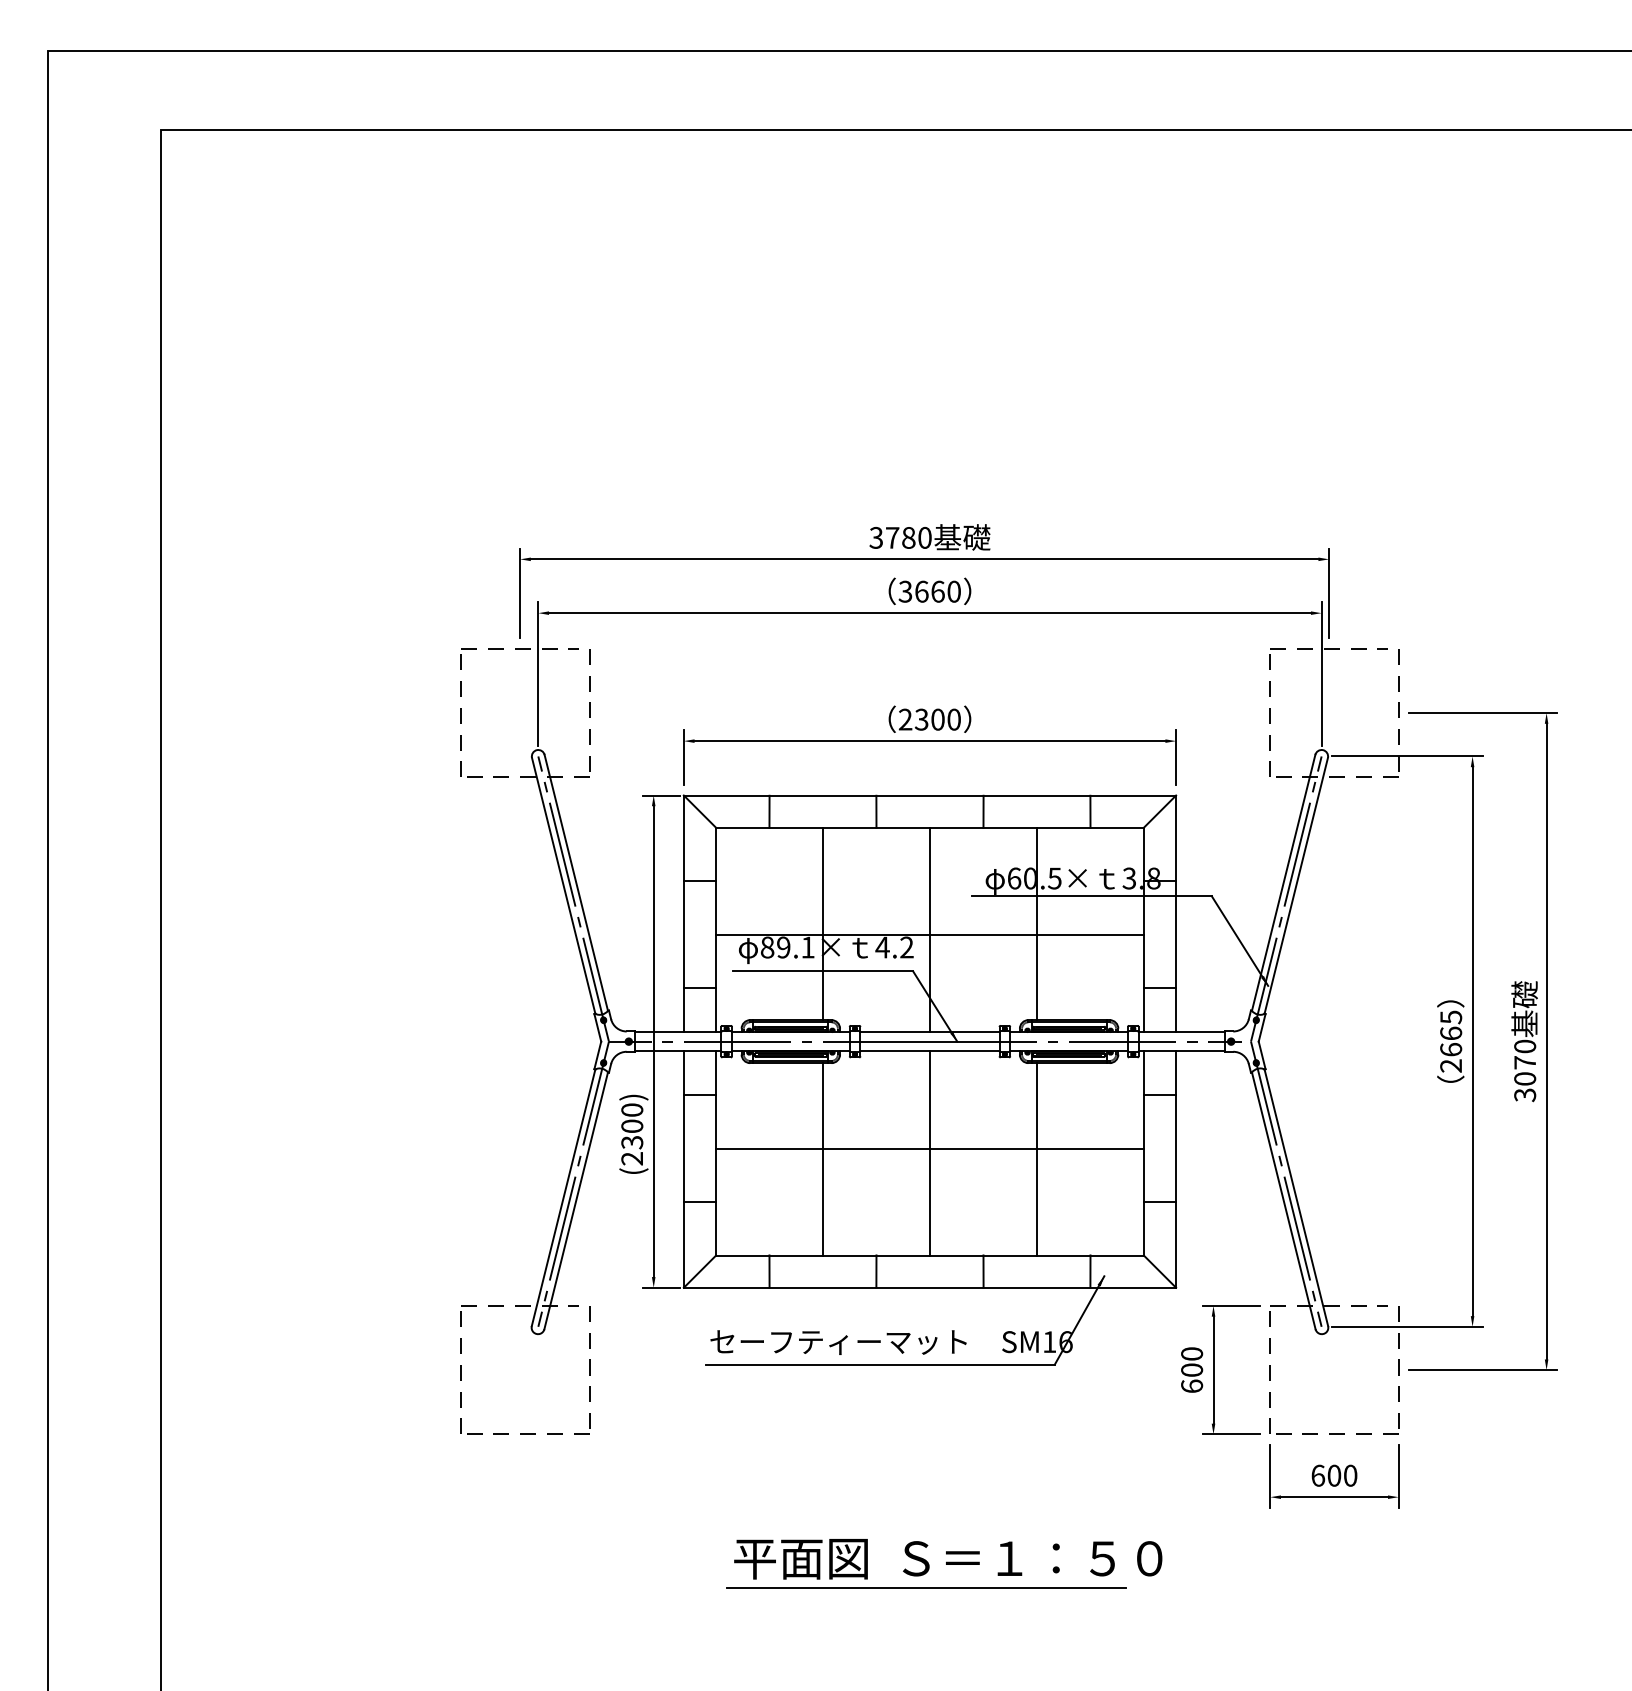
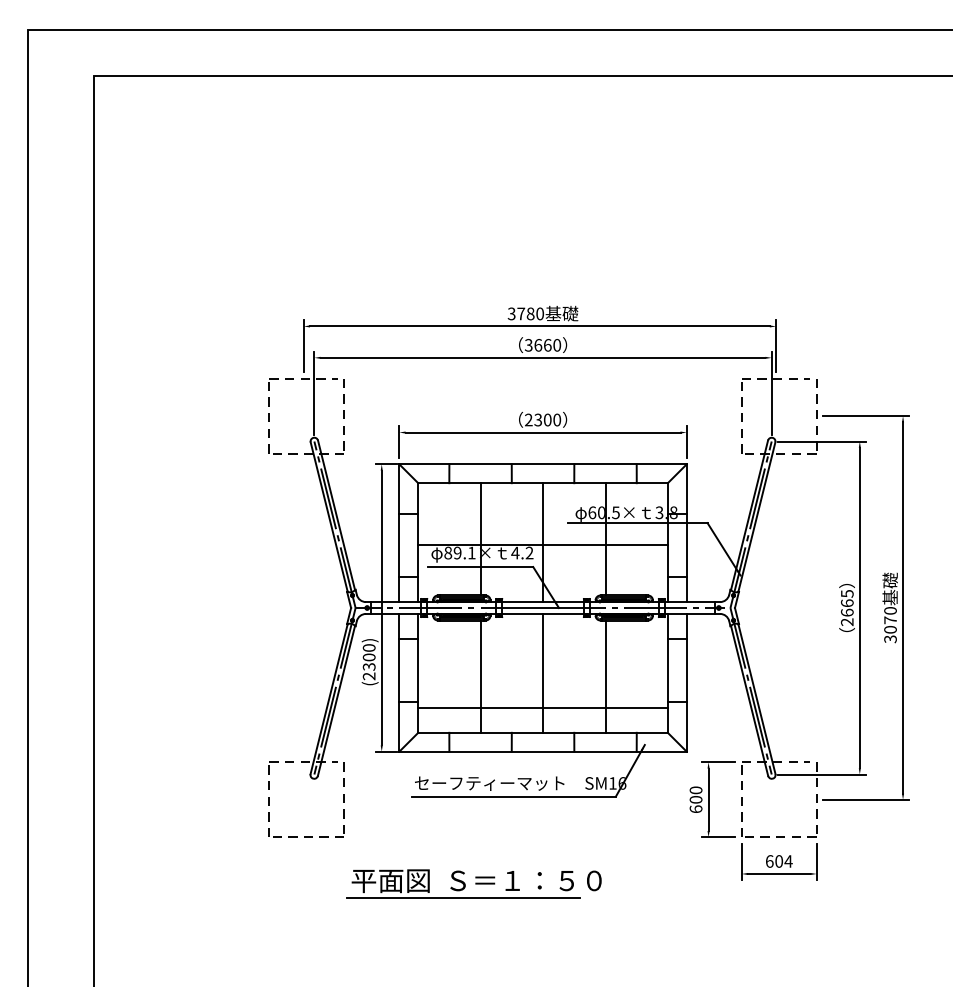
line: (930, 1148) -> (543, 708), moved
text: (1350, 1475) -> (788, 861), 600 -> 604
part: (942, 1563) -> (473, 883), moved

